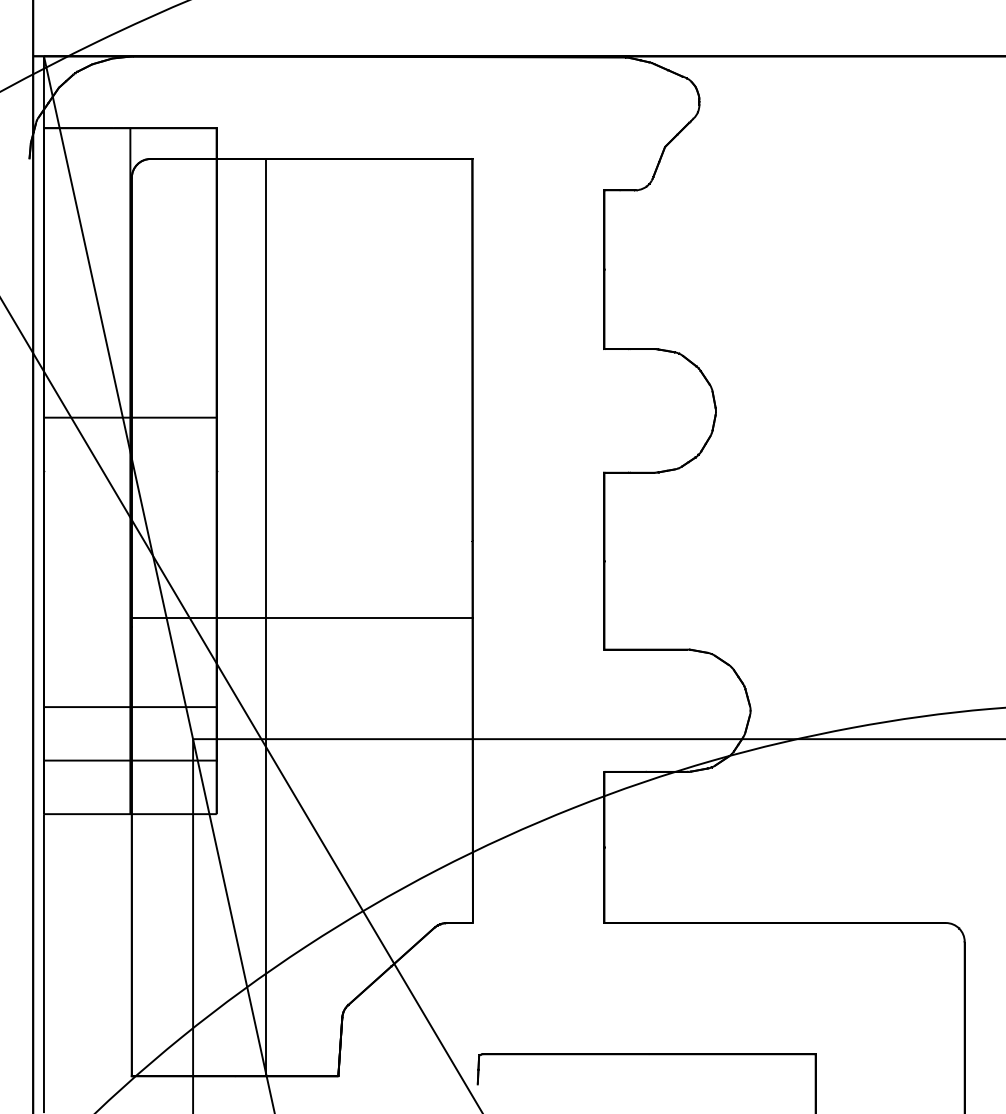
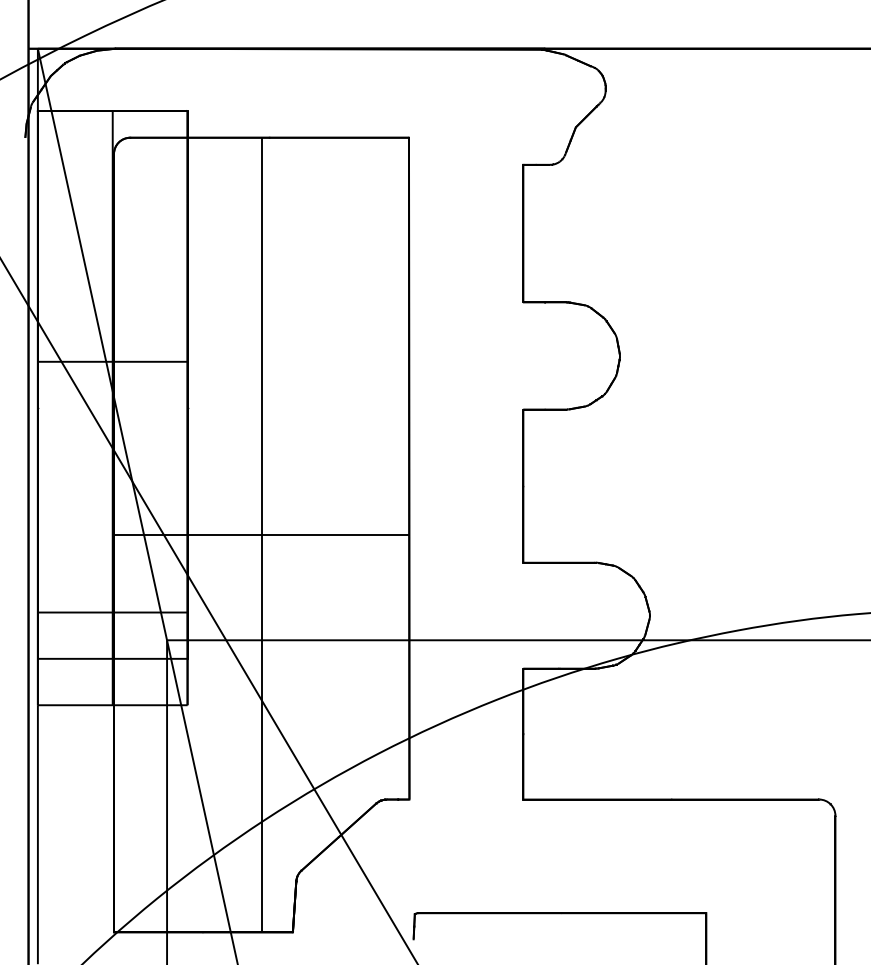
line: (266, 617) -> (261, 534), moved

